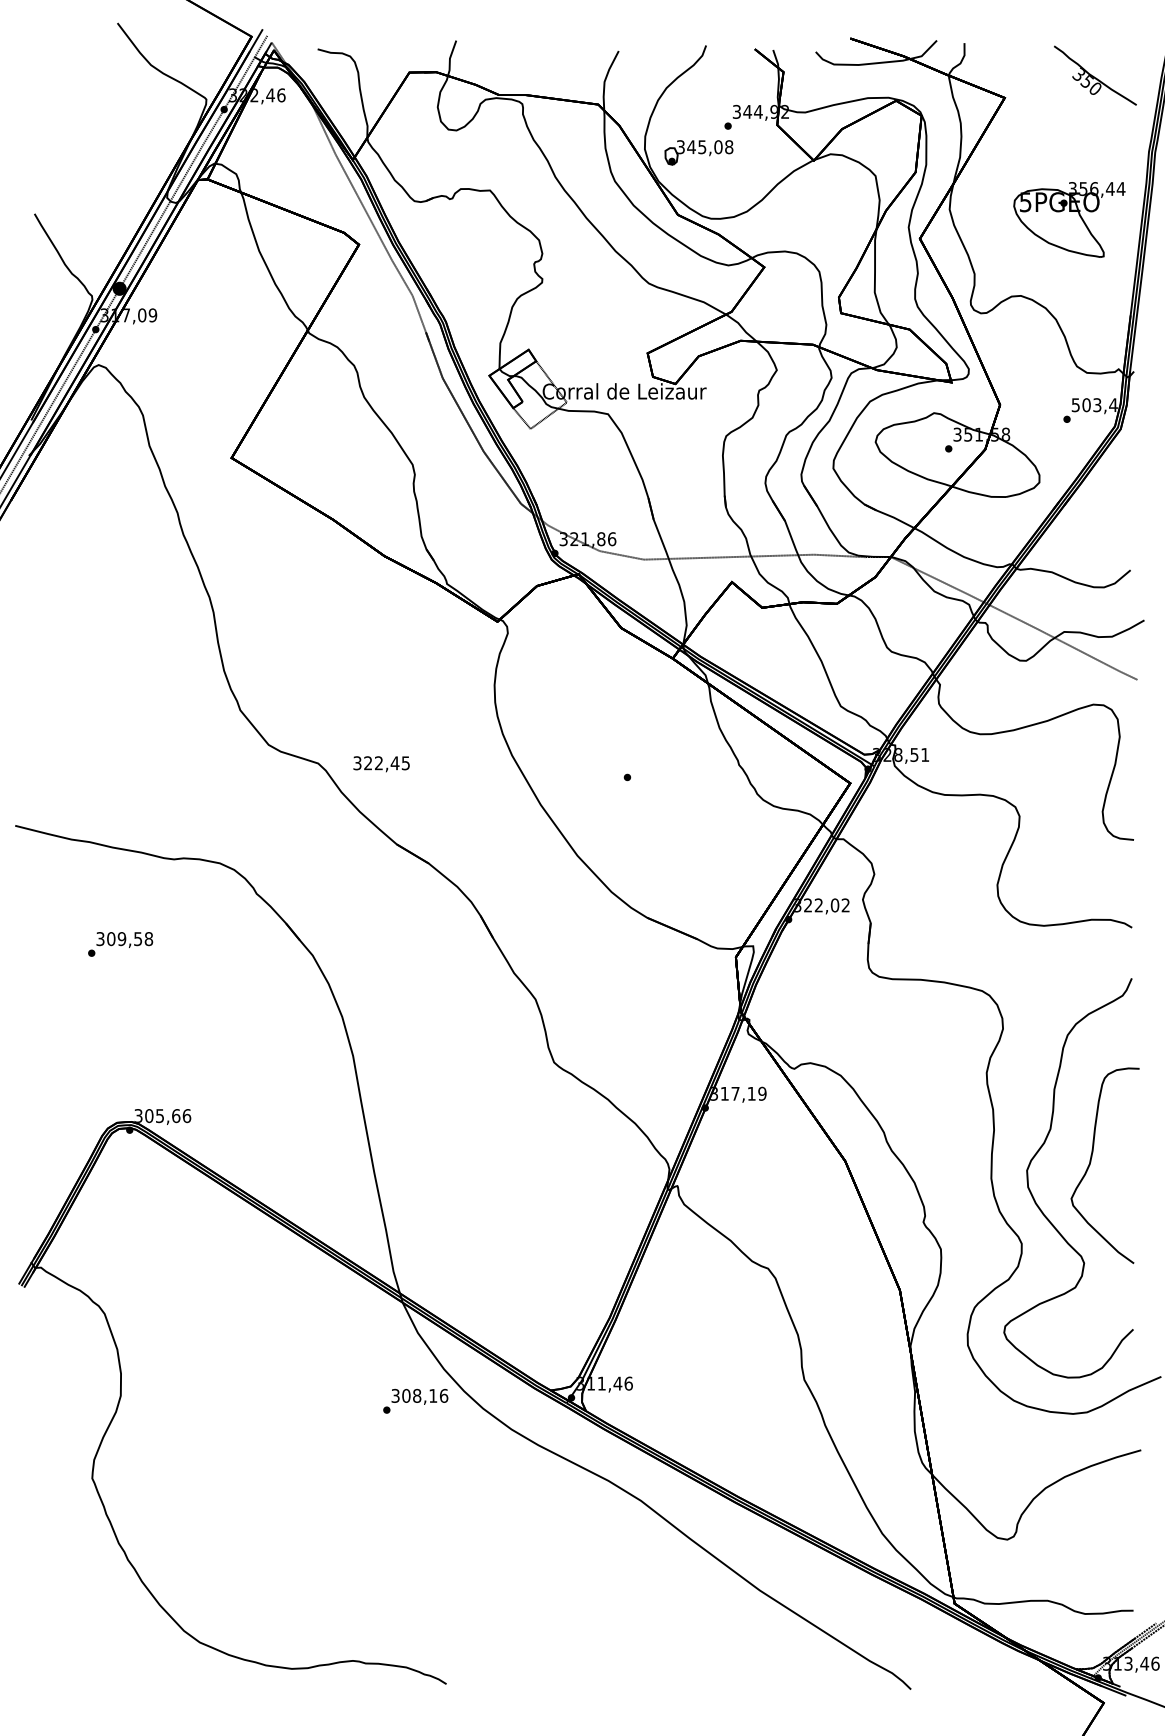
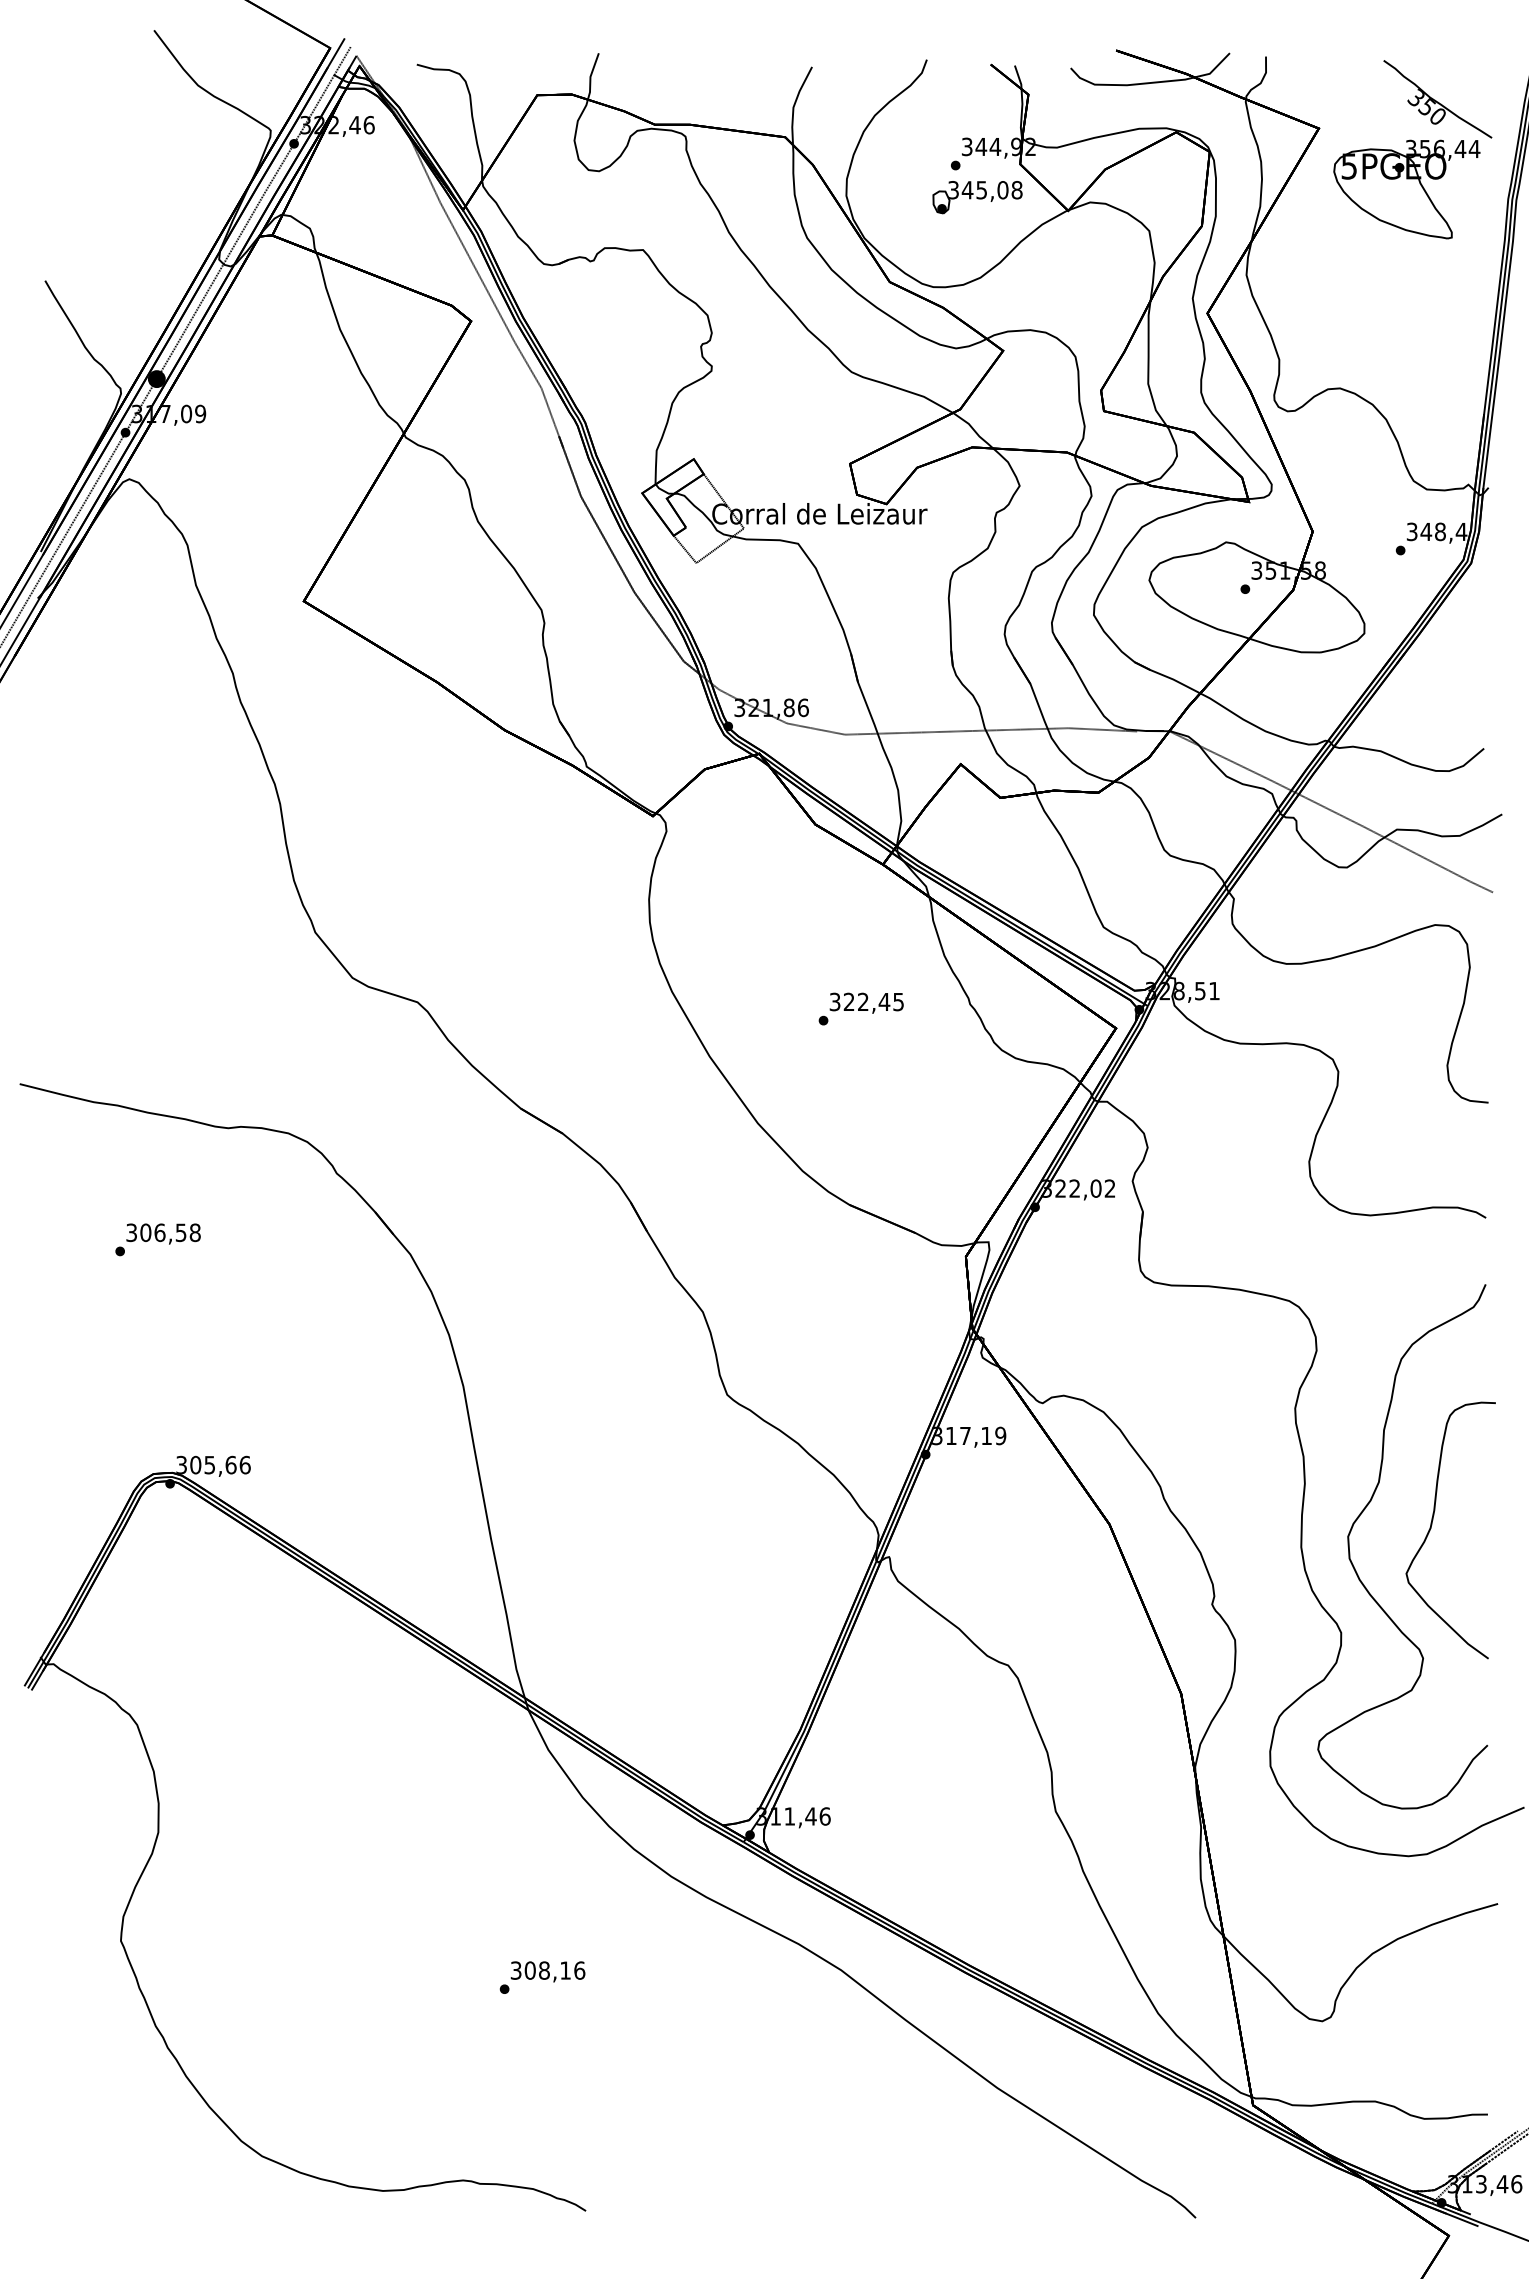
part: (699, 152) -> (977, 197), moved
part: (1069, 219) -> (1406, 189), moved
text: (1086, 404) -> (1426, 531), 503,4 -> 348,4
text: (381, 763) -> (866, 1002), moved
text: (121, 938) -> (159, 1232), 309,58 -> 306,58
text: (415, 1401) -> (542, 1977), moved

